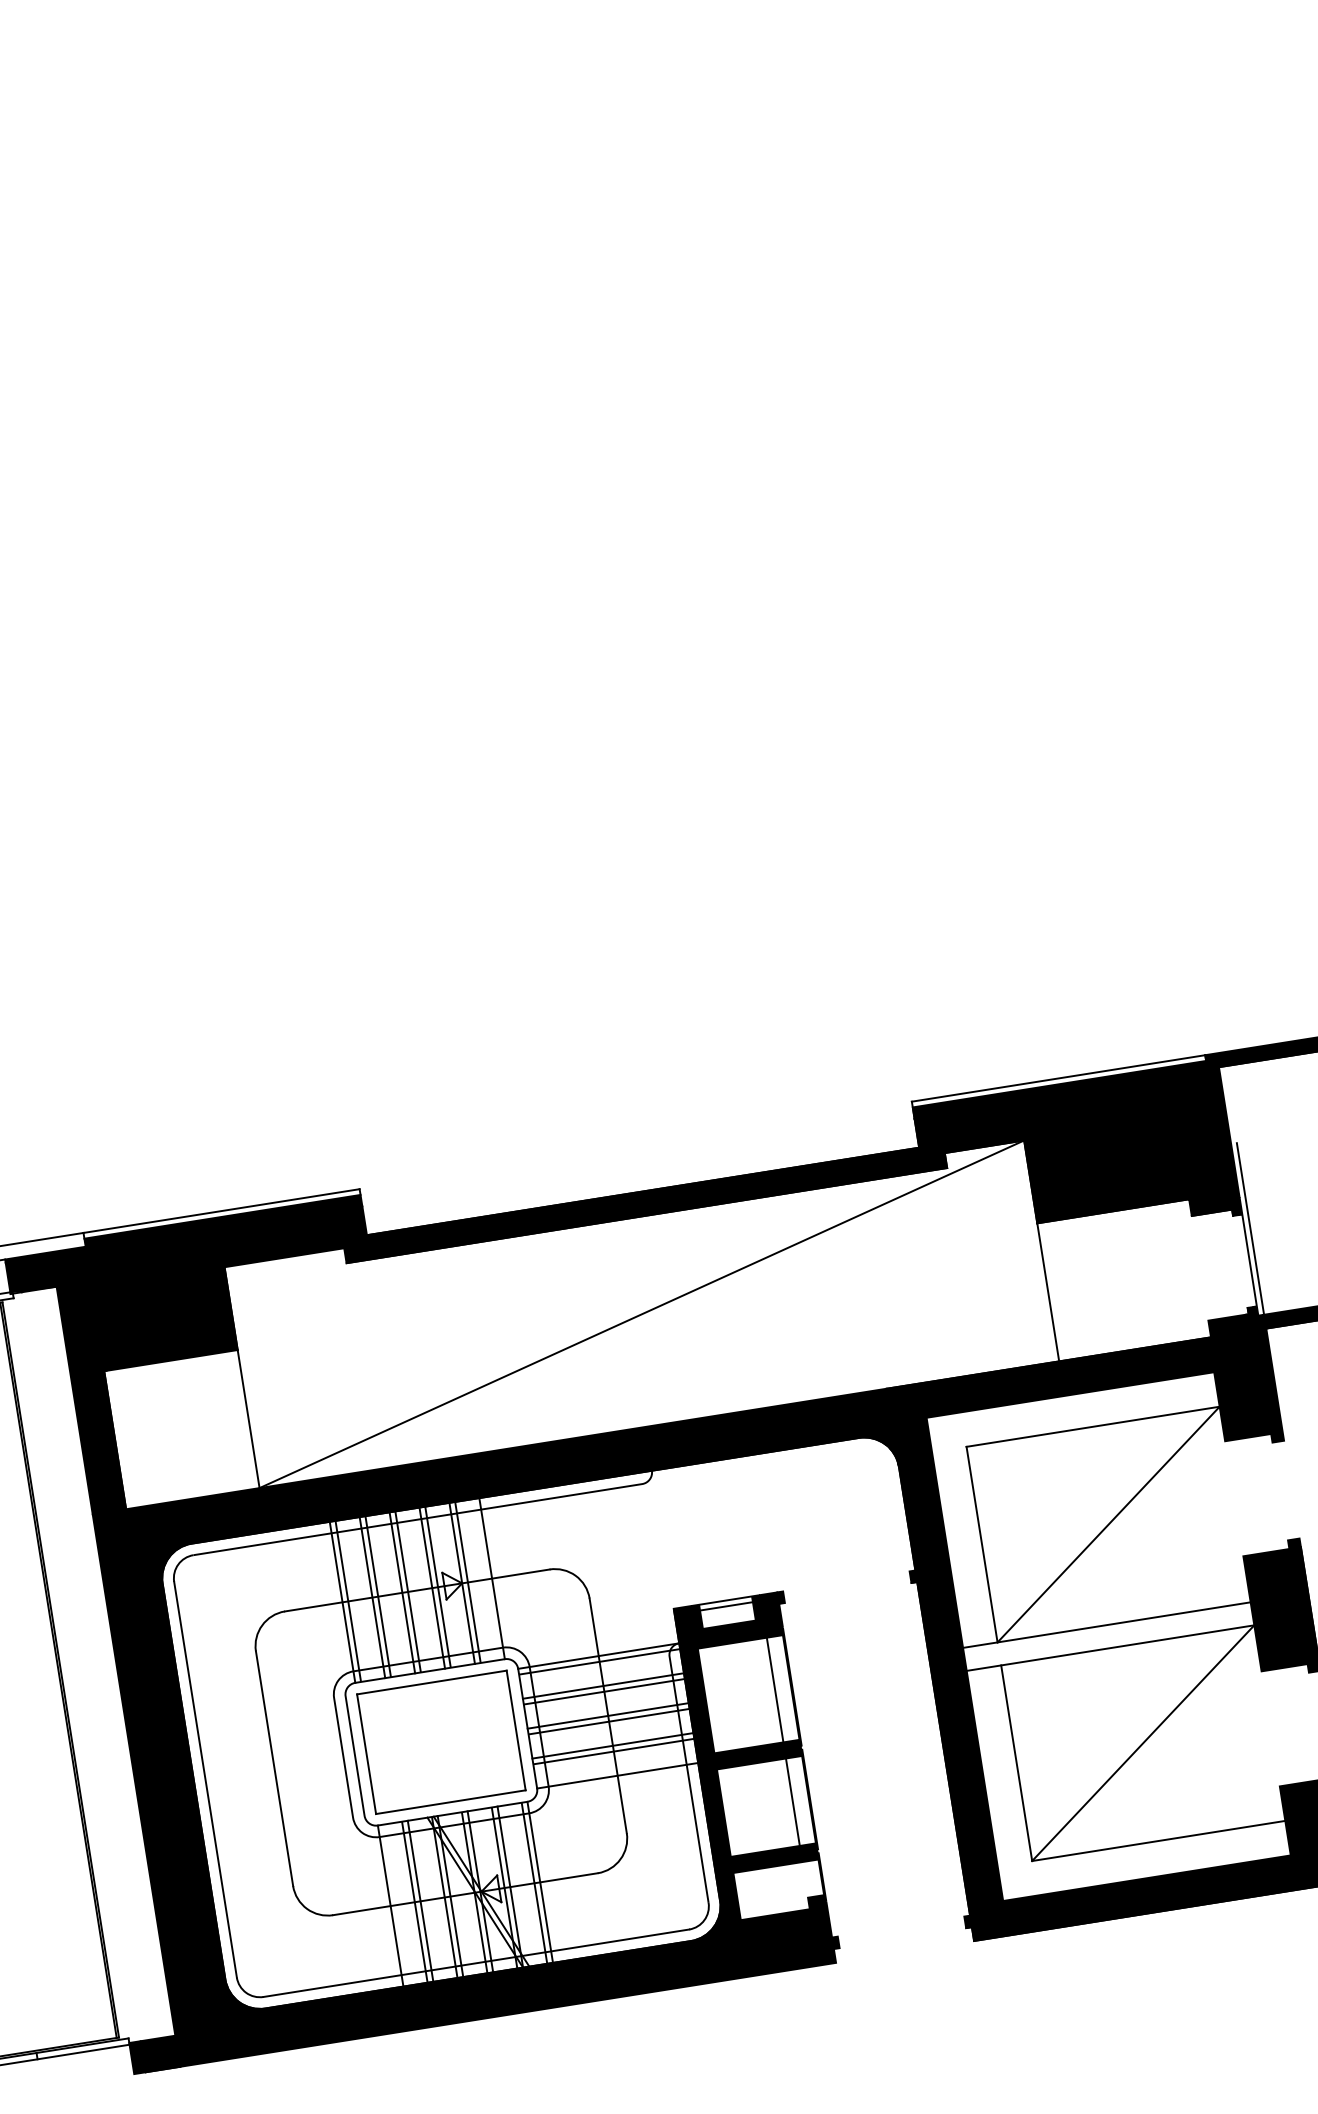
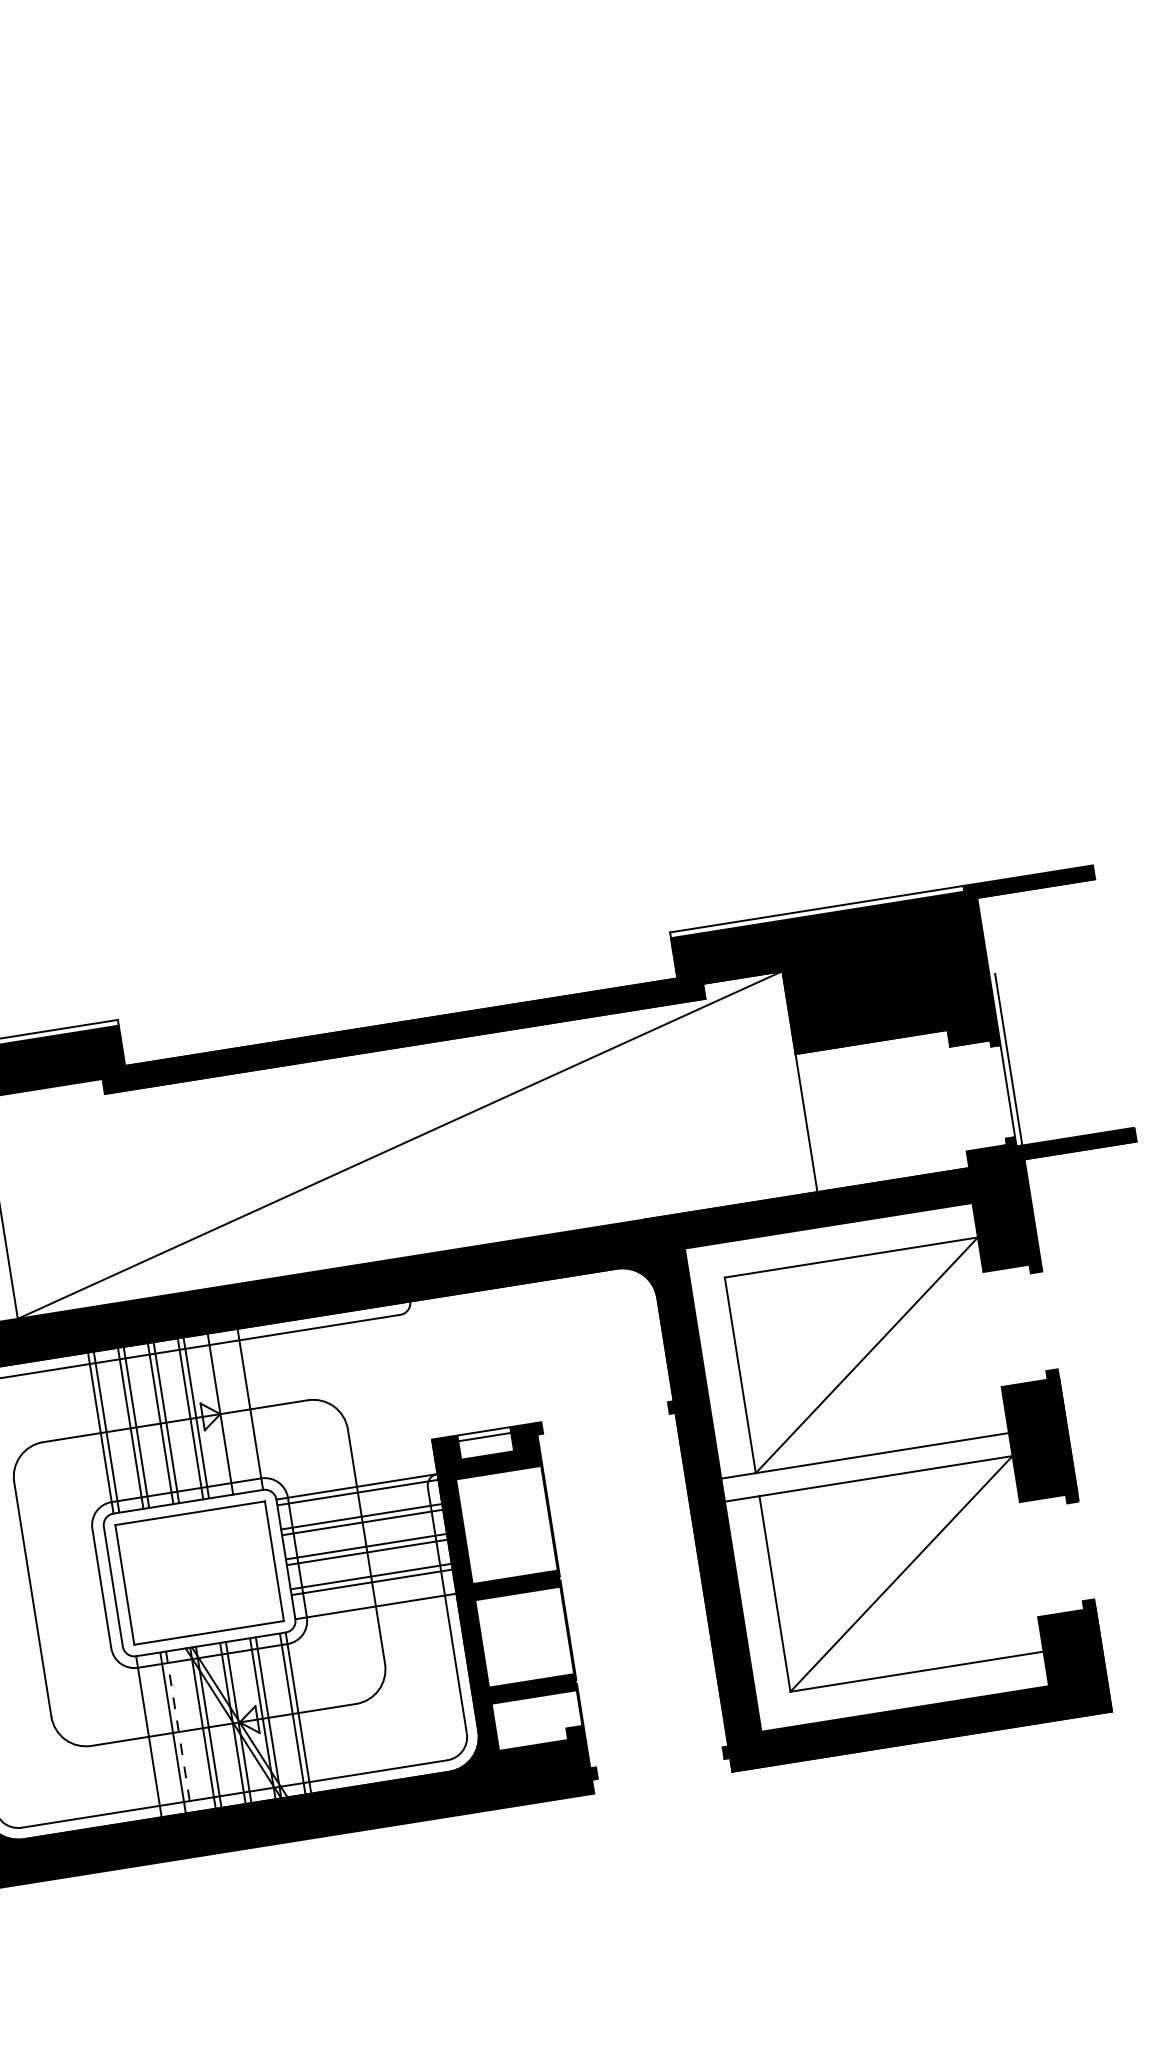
line: (467, 1582) -> (225, 1413), removed
line: (774, 1689) -> (532, 1520), removed
line: (792, 1801) -> (550, 1632), removed
line: (420, 1901) -> (178, 1732), solid -> dashed

